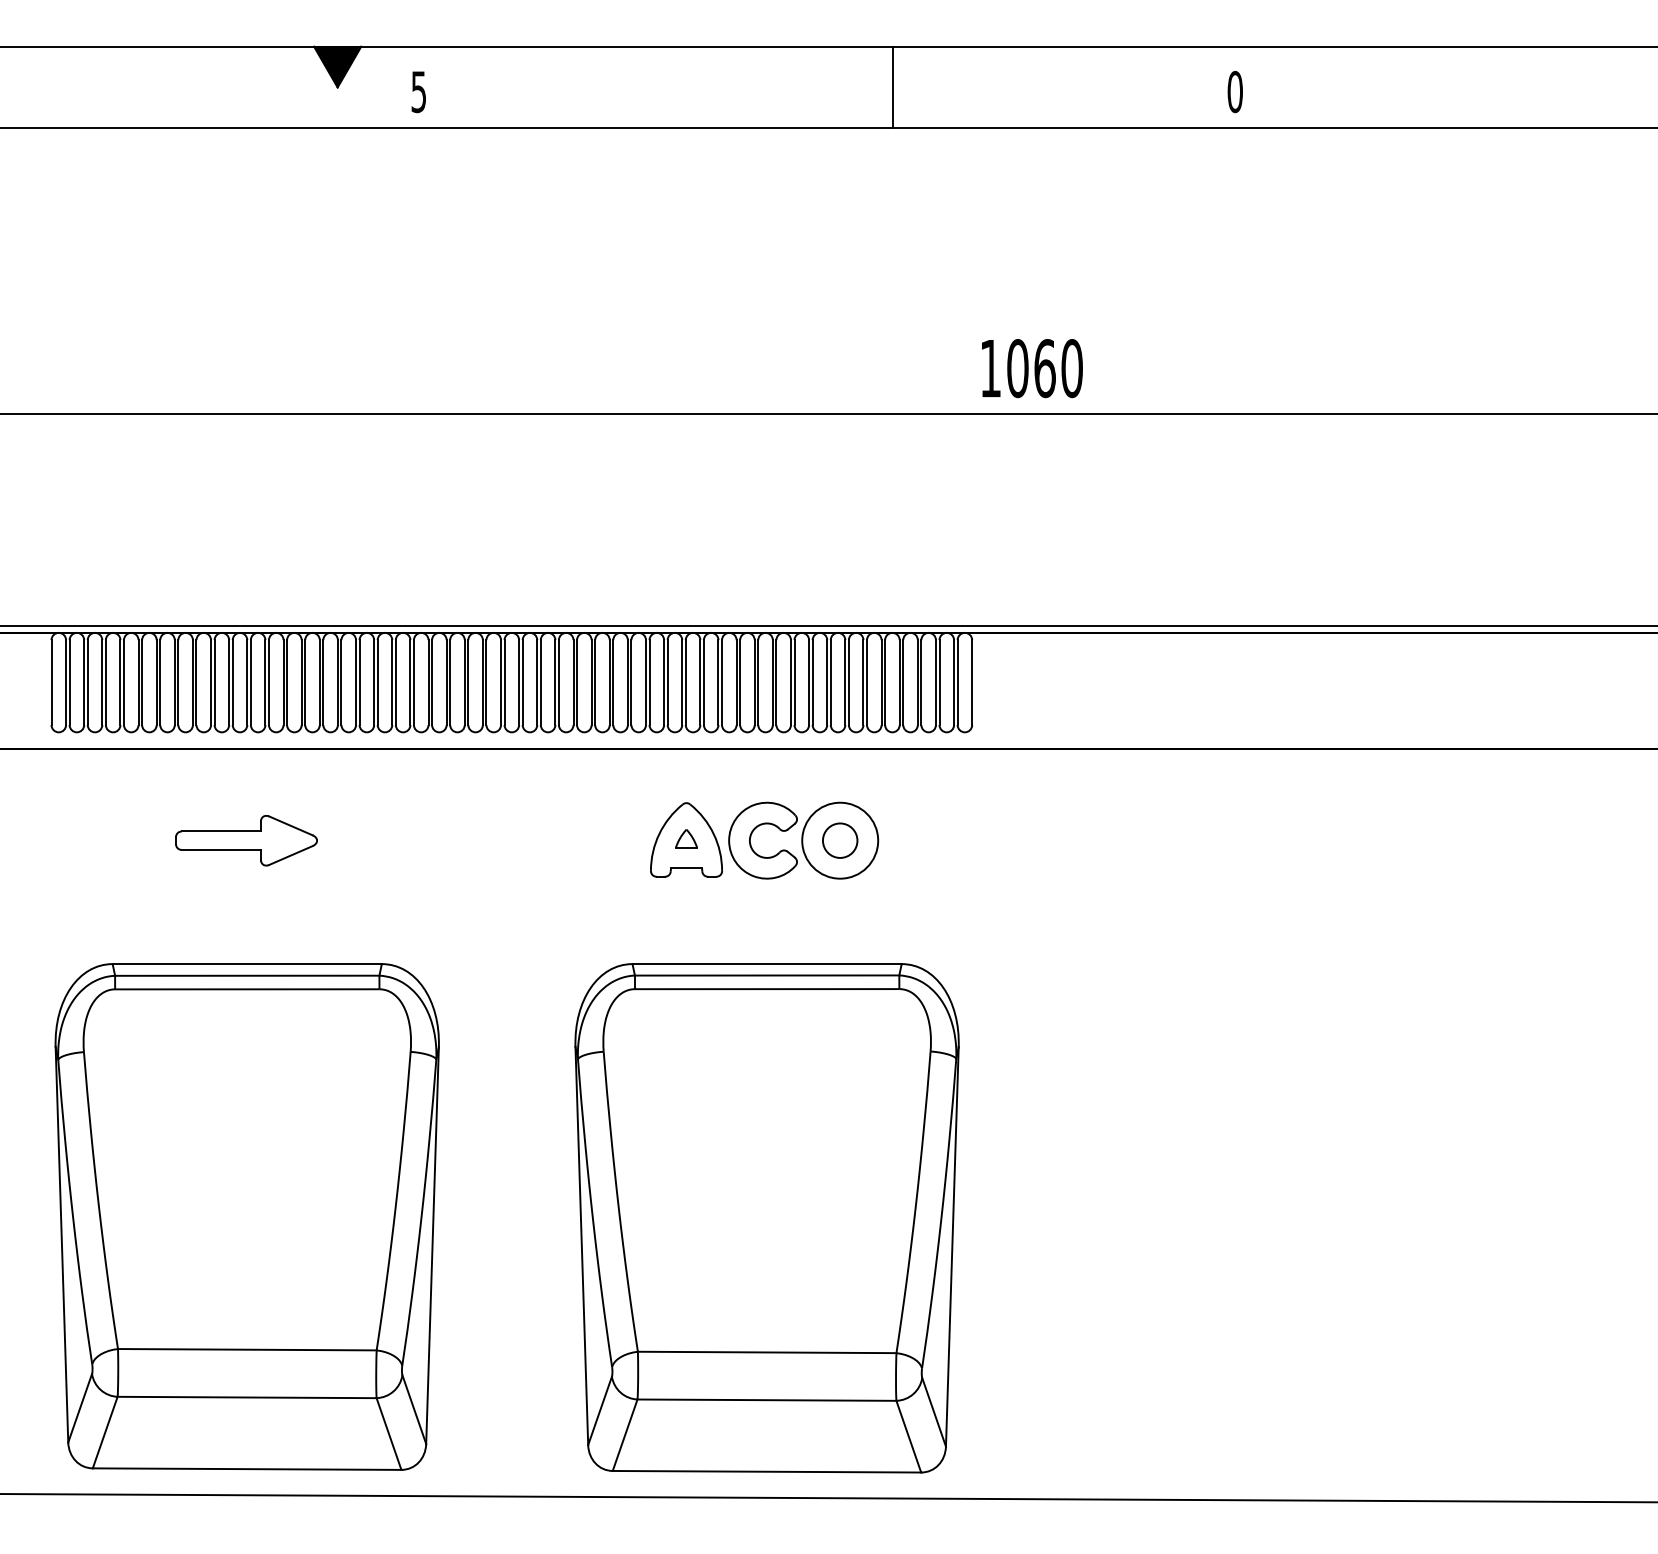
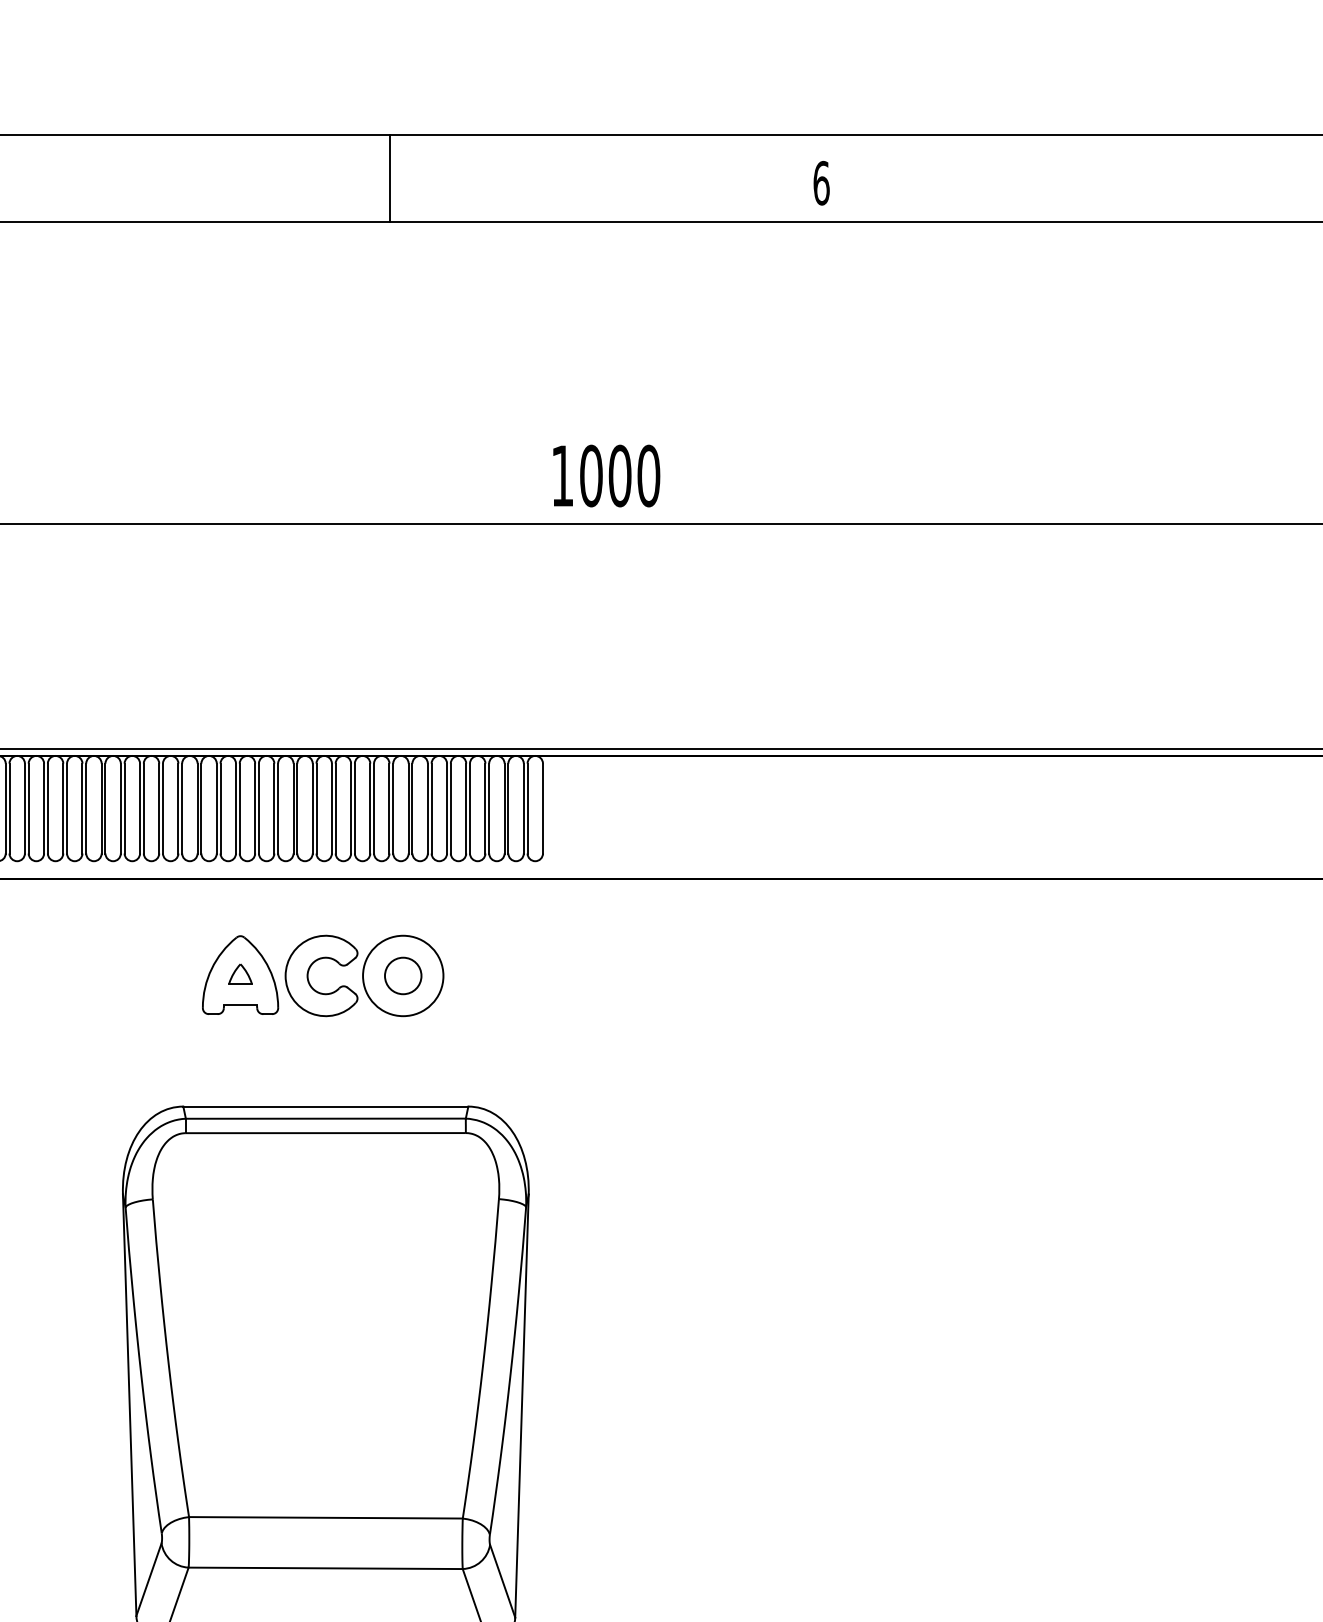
line: (893, 87) -> (389, 178), moved
text: (1235, 91) -> (821, 182), 0 -> 6
text: (1044, 368) -> (619, 475), 1060 -> 1000

